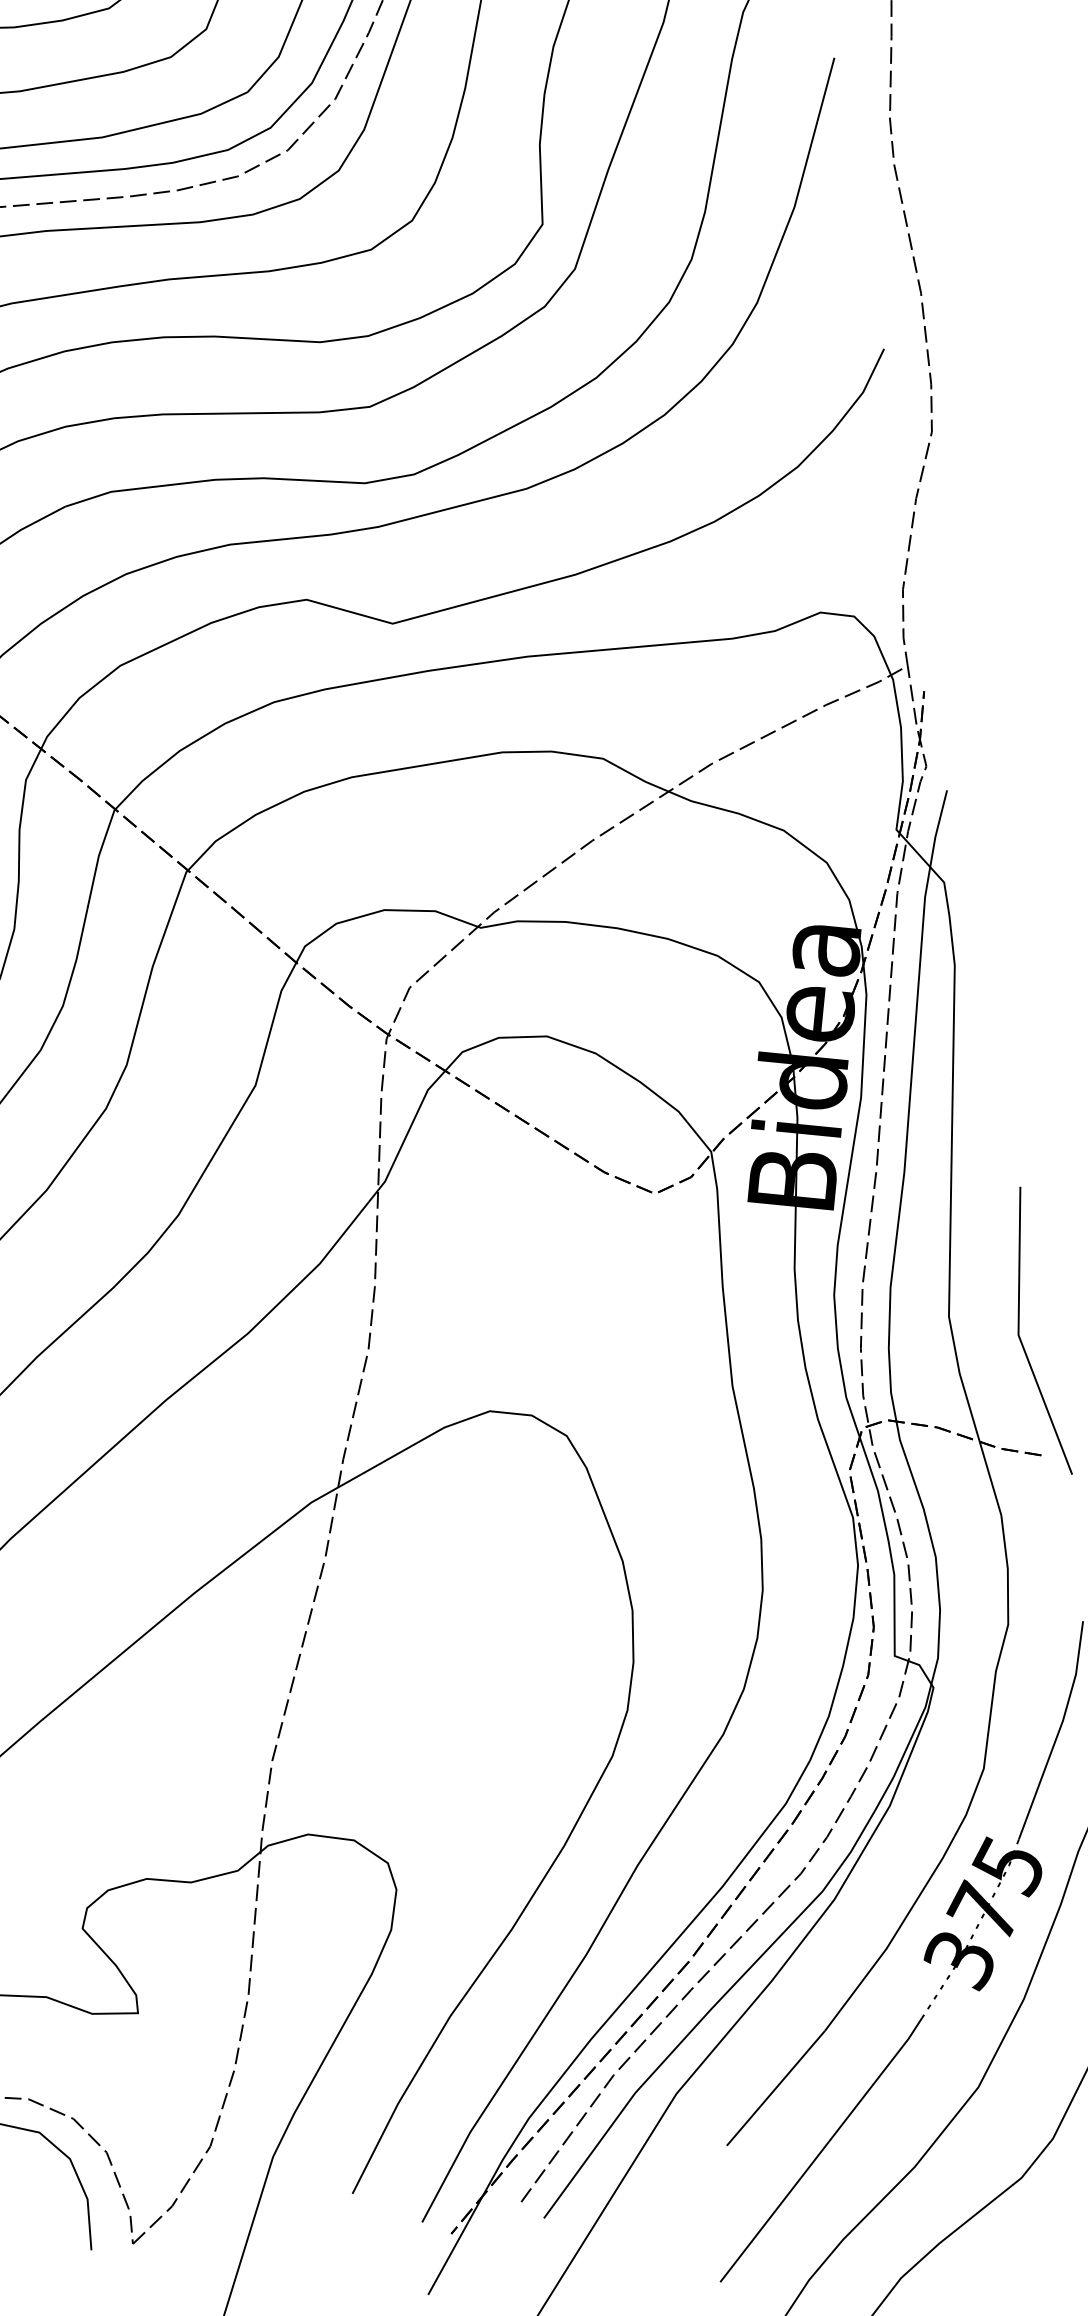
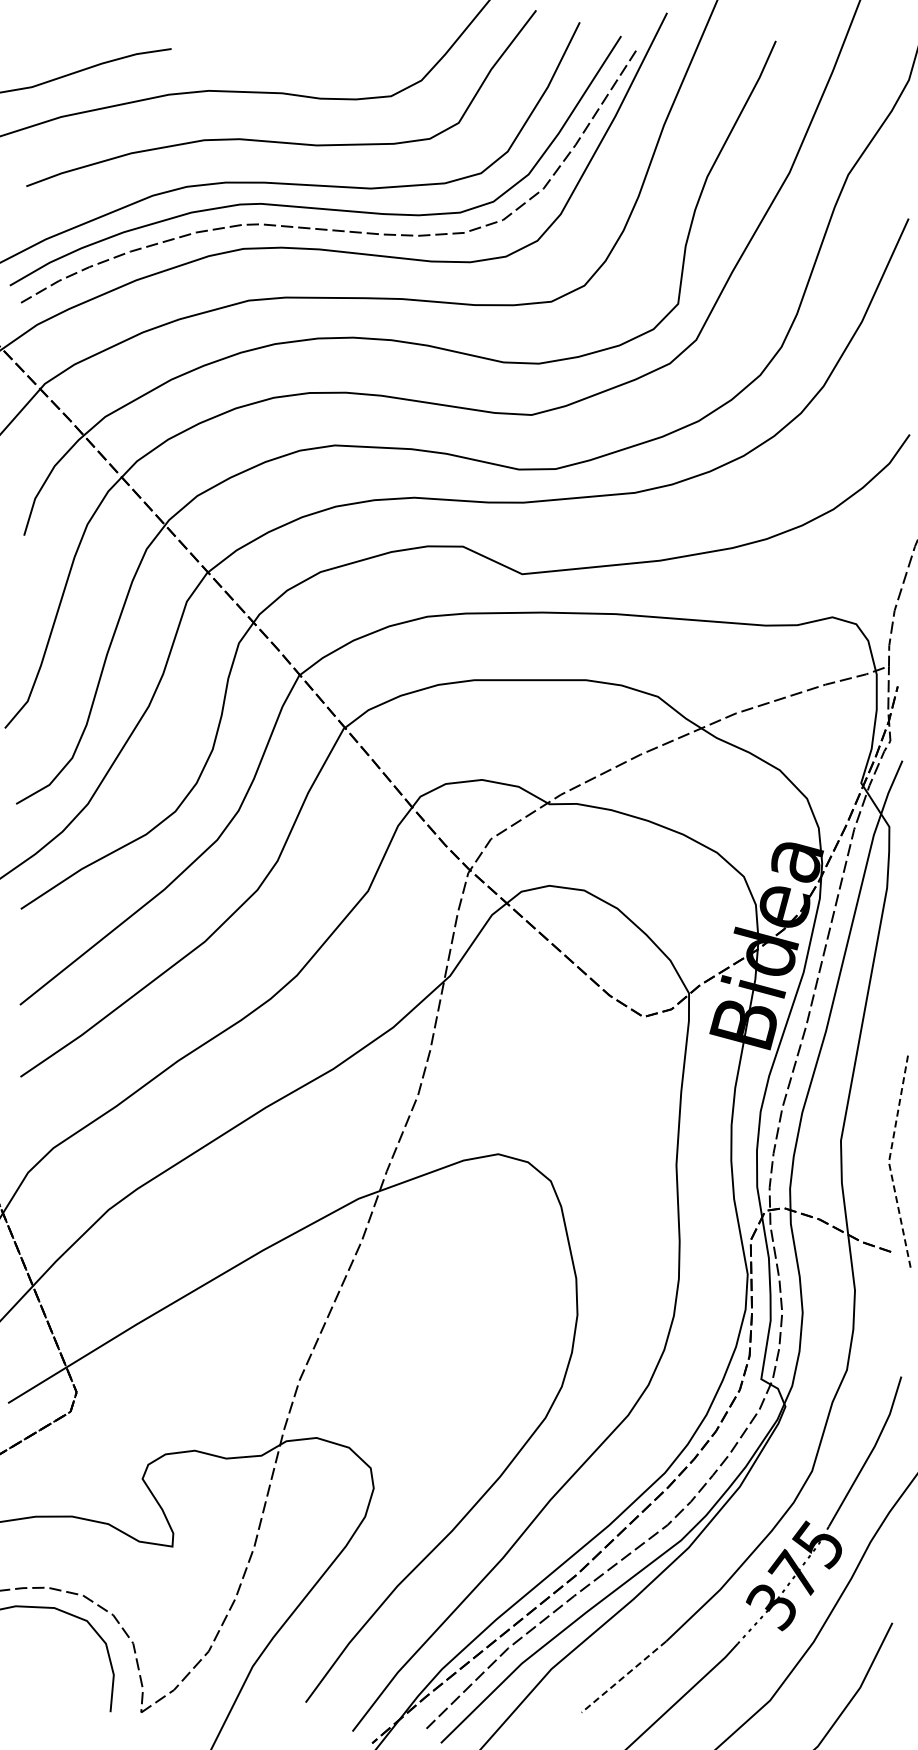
line: (1017, 1335) -> (888, 1162), solid -> dashed
line: (775, 2089) -> (623, 1677), solid -> dashed

